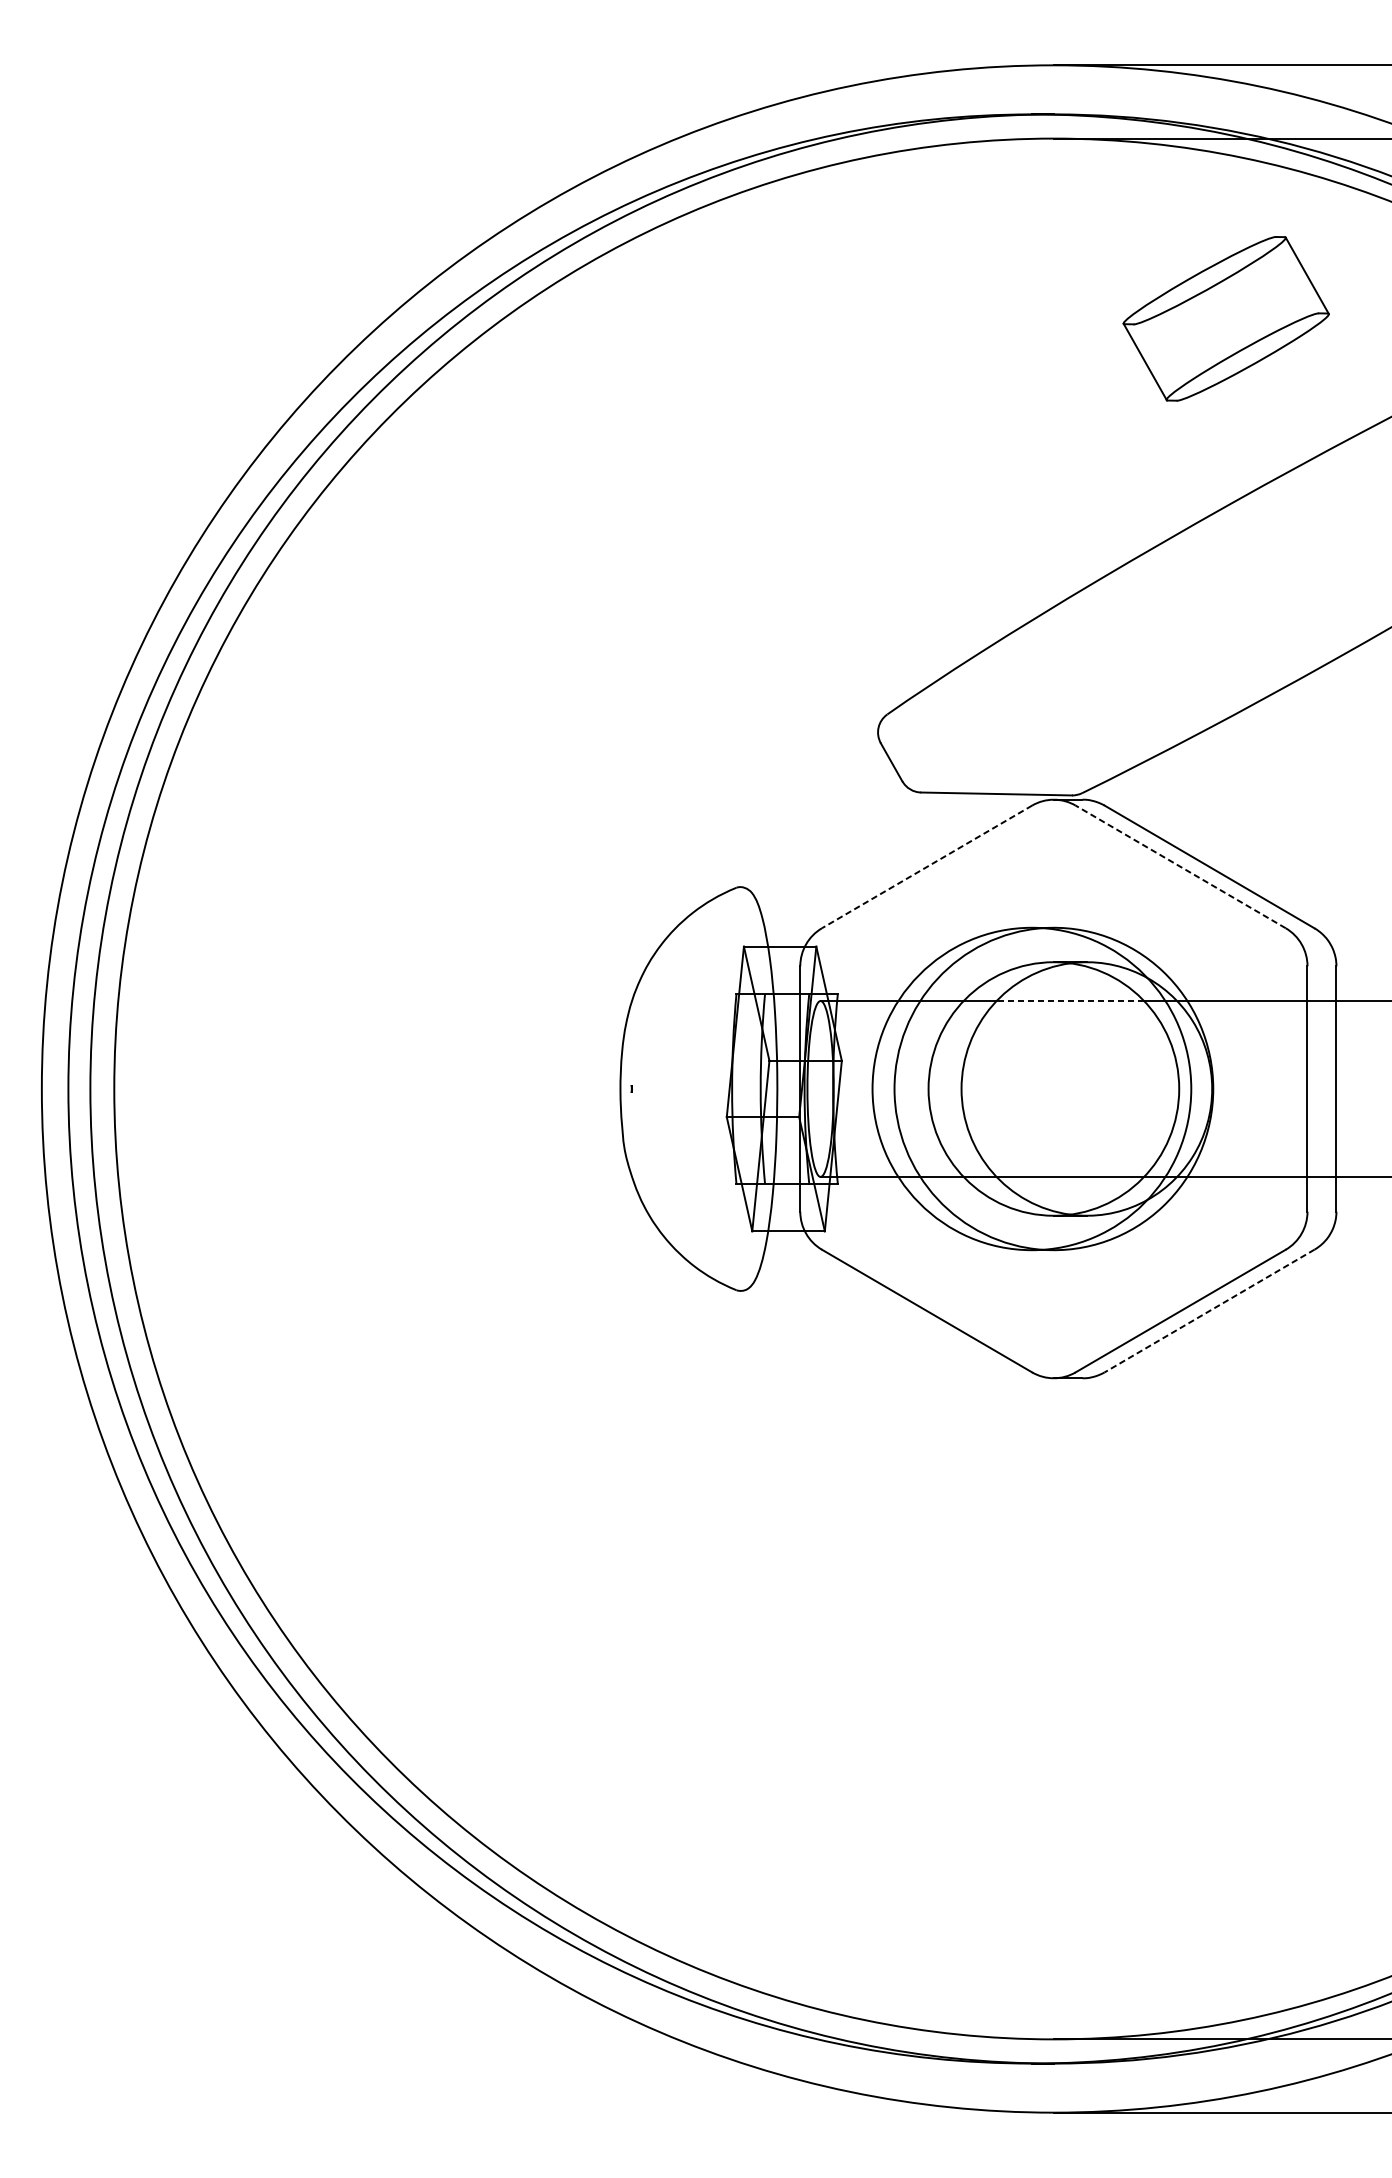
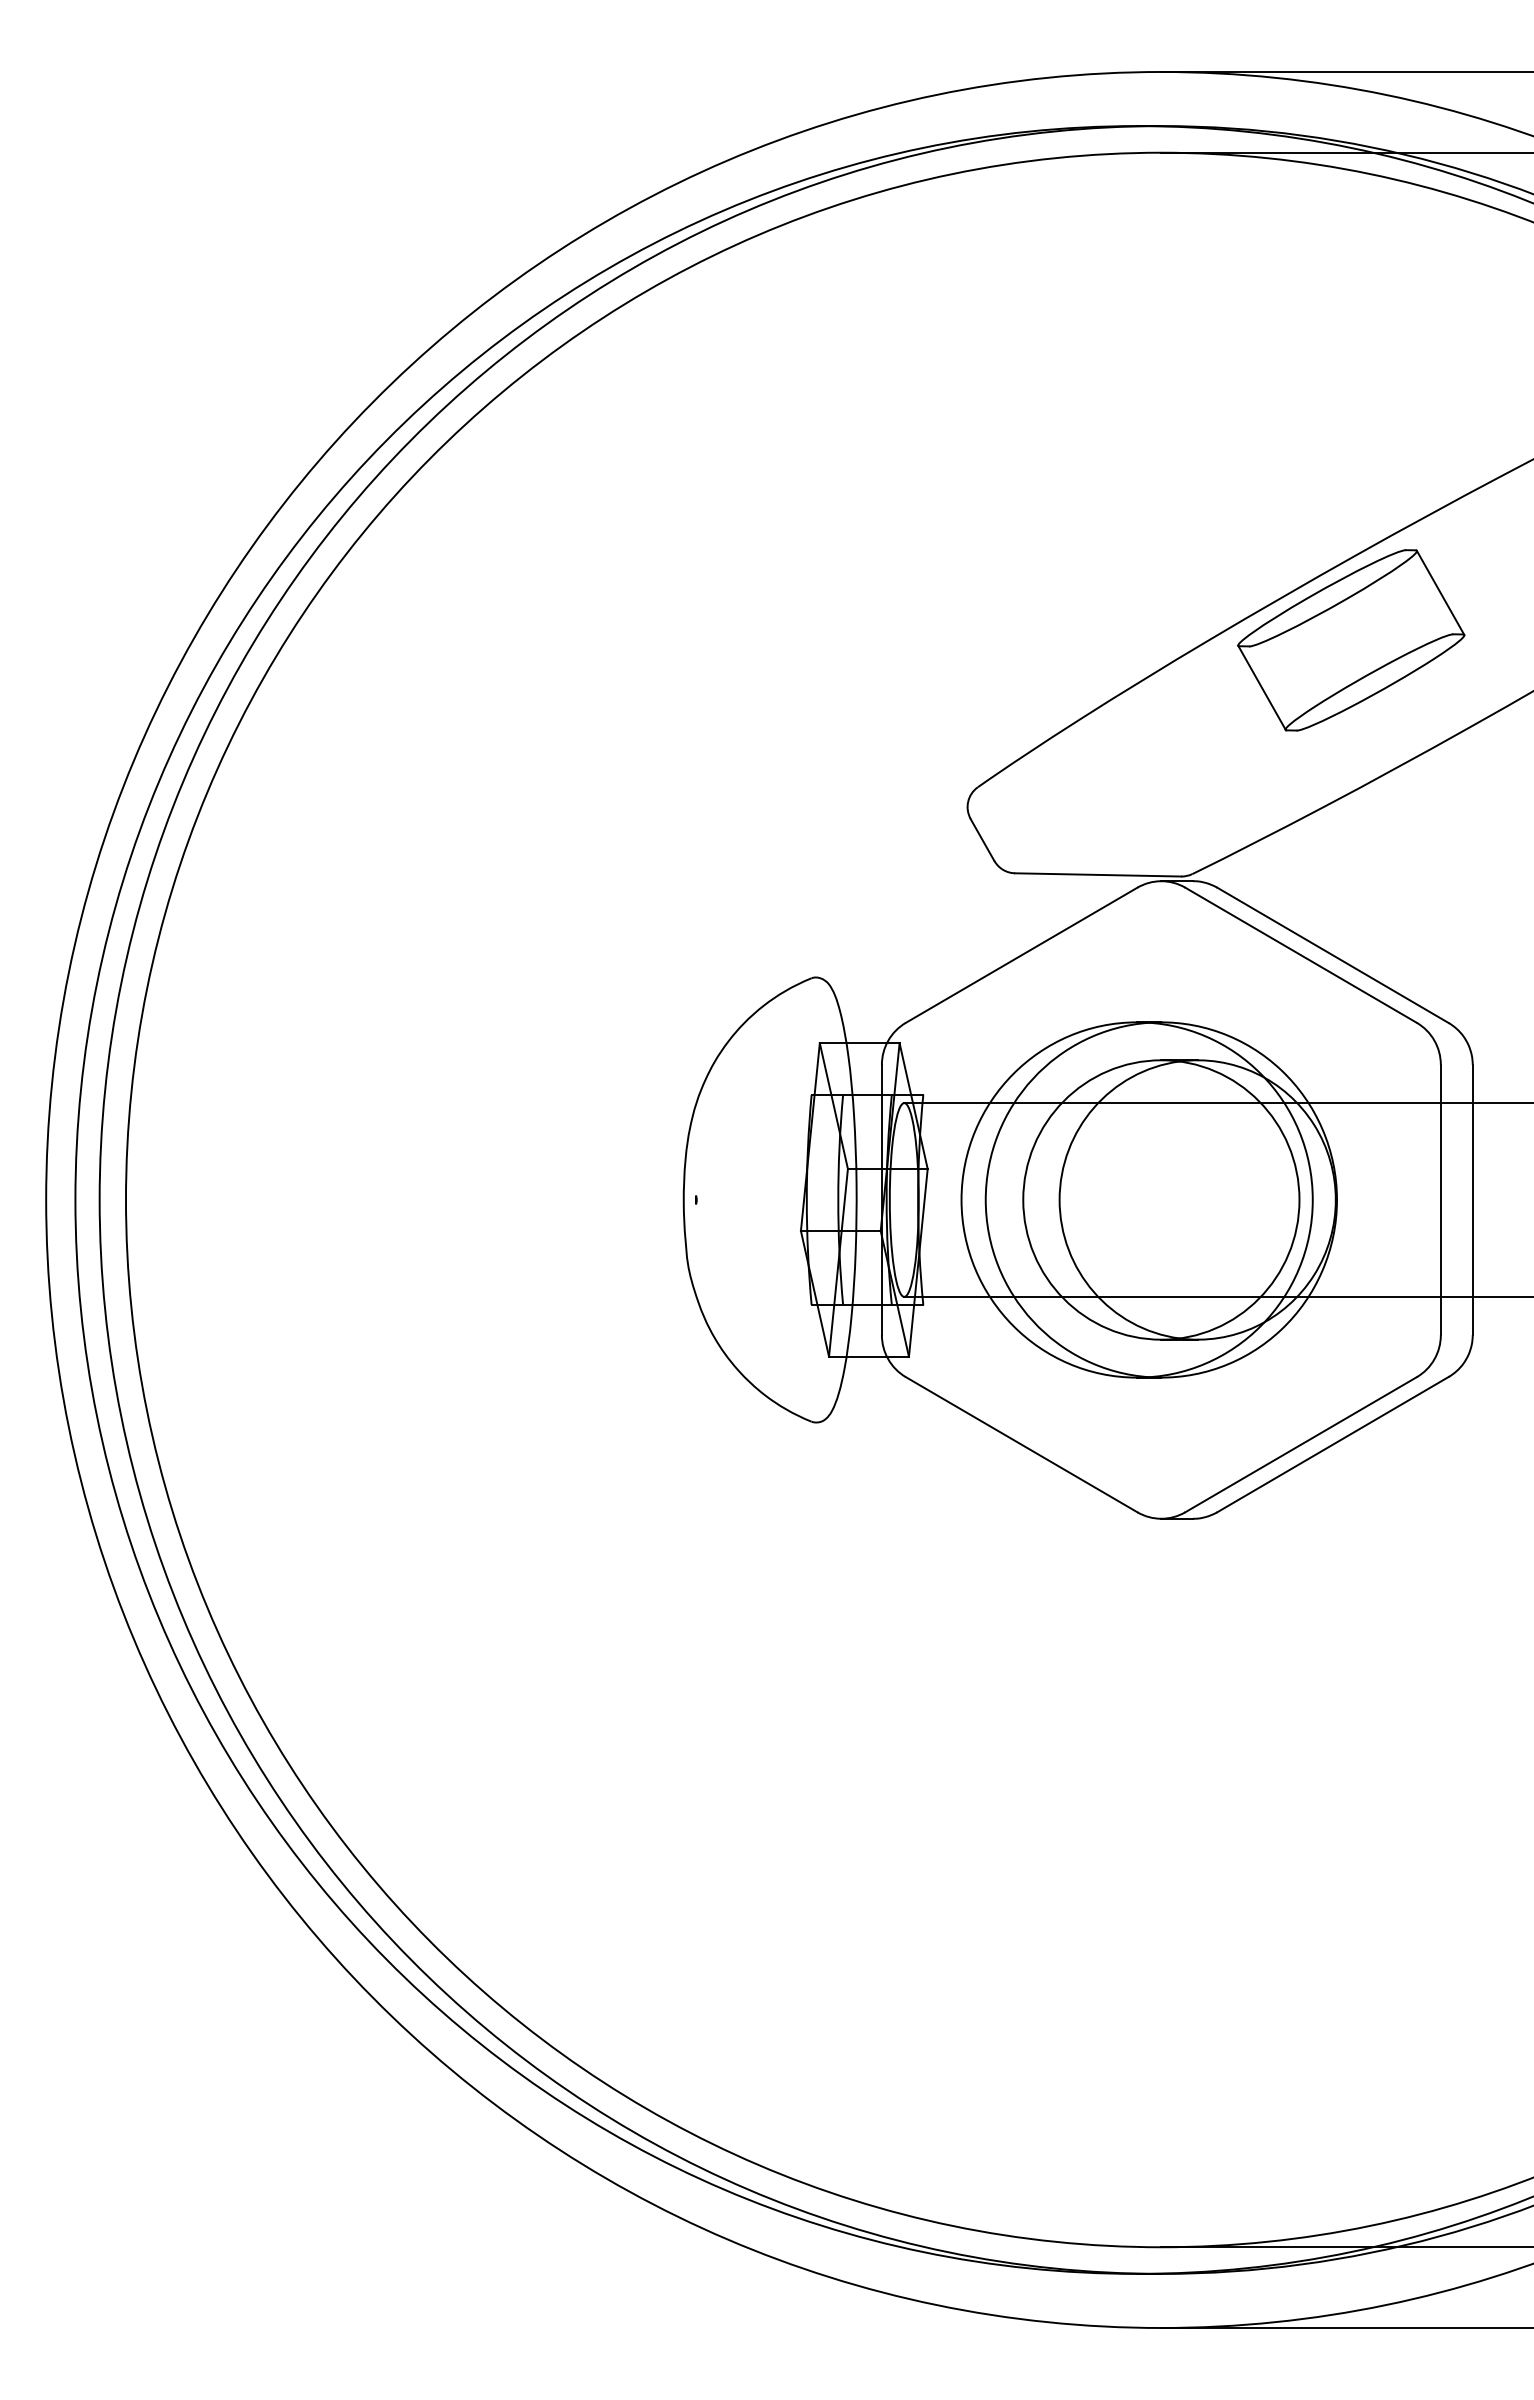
part: (1226, 318) -> (1351, 640), moved
line: (926, 867) -> (1021, 955), dashed -> solid
line: (1180, 867) -> (1300, 955), dashed -> solid
line: (1070, 1001) -> (1179, 1103), dashed -> solid
line: (1209, 1310) -> (1332, 1444), dashed -> solid

